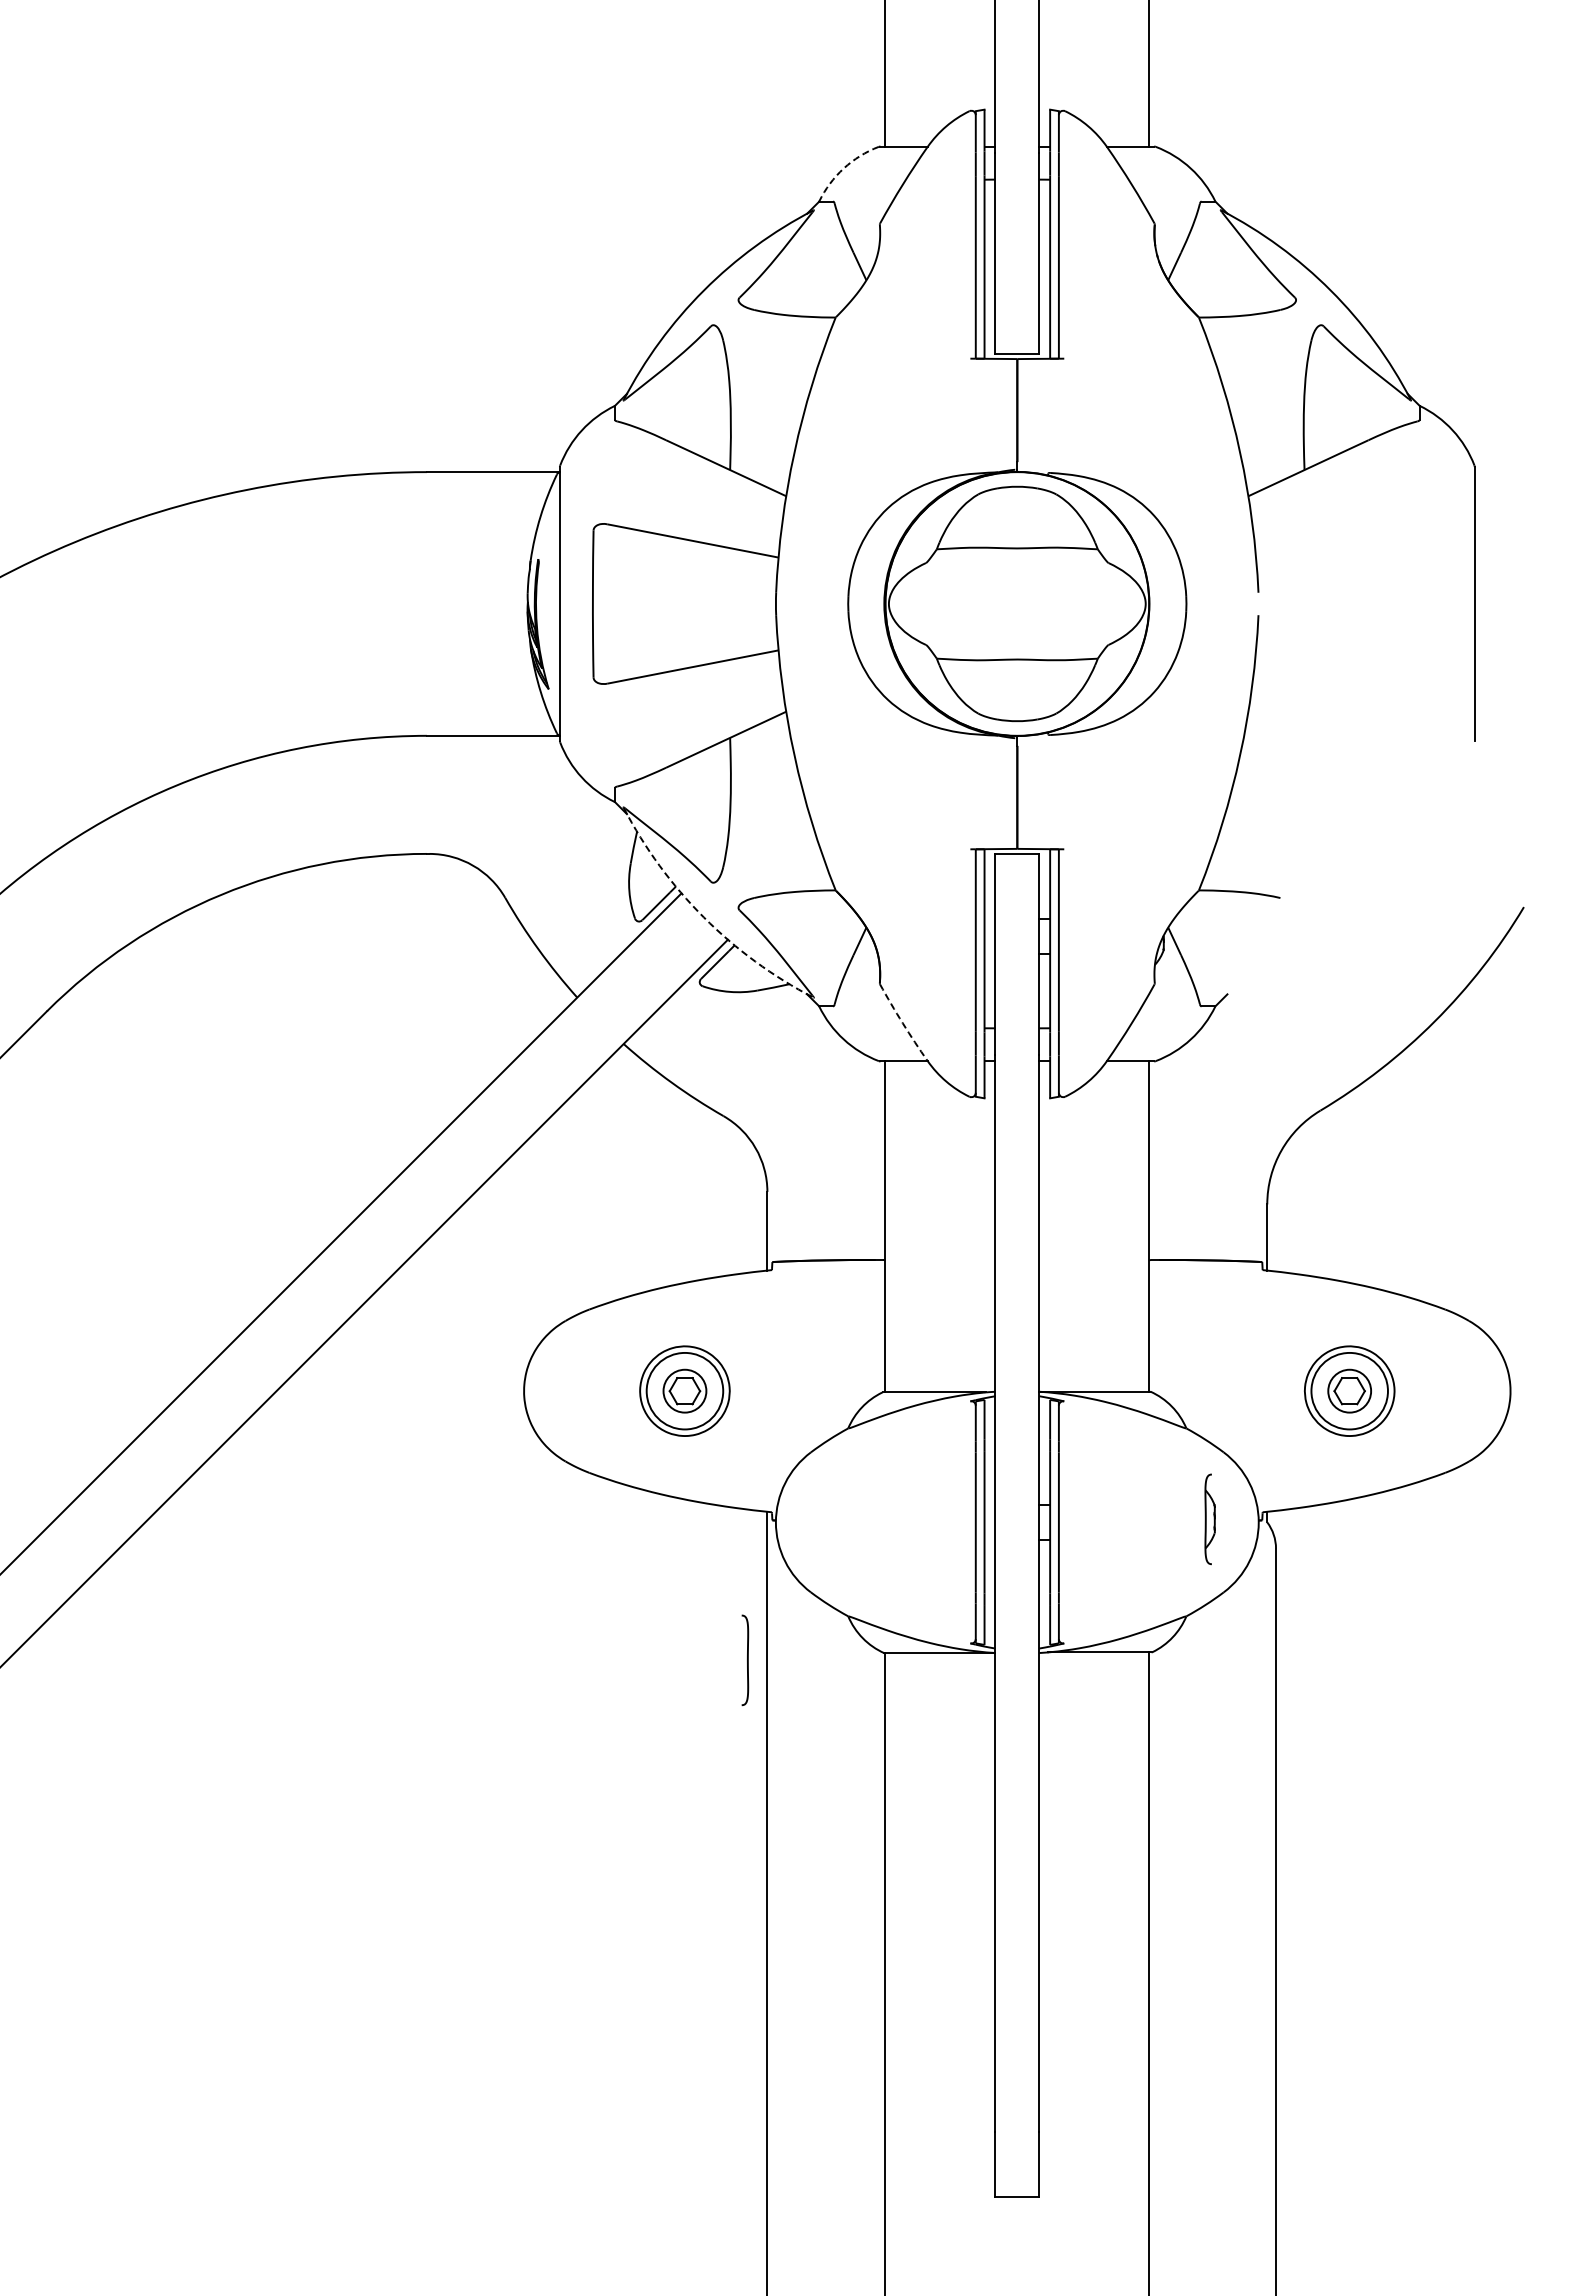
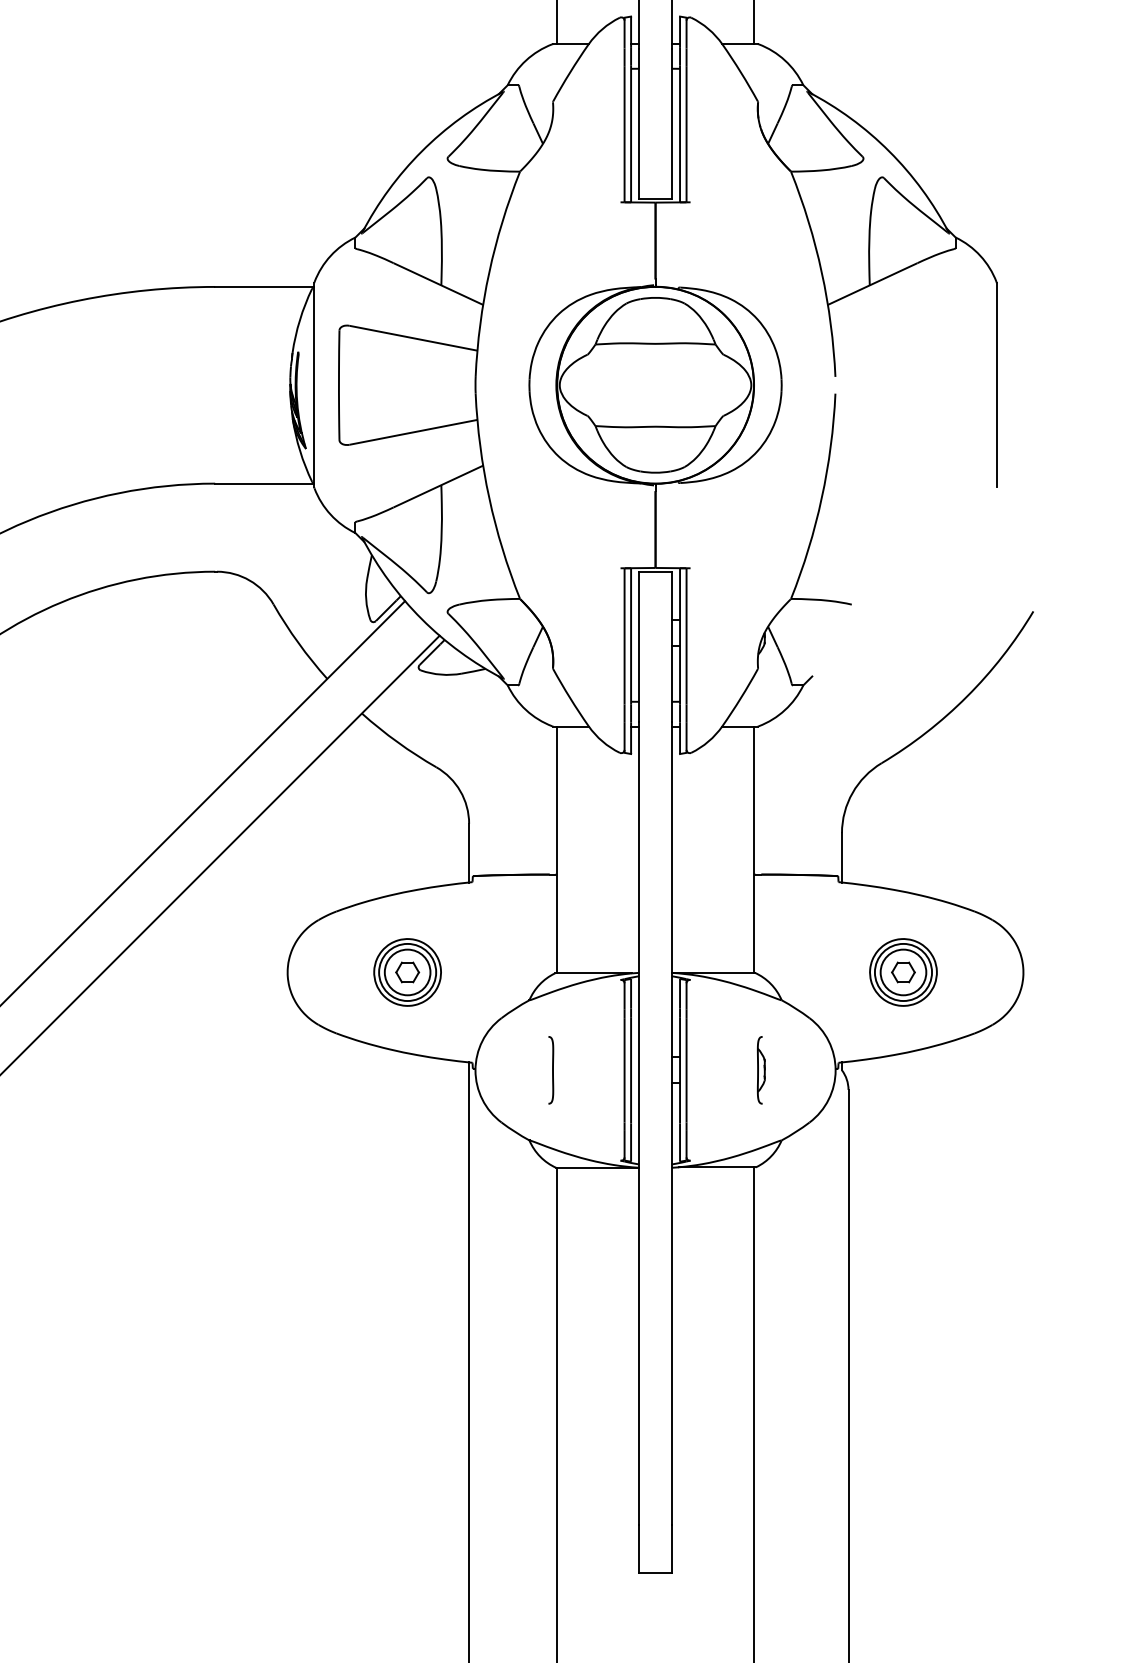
arc: (843, 168) -> (525, 60), dashed -> solid
arc: (703, 917) -> (421, 619), dashed -> solid
arc: (902, 1023) -> (569, 698), dashed -> solid
circle: (684, 1390) -> (407, 971), size x1.43
circle: (1349, 1390) -> (903, 971), size x1.43
part: (1209, 1519) -> (760, 1070), moved
curve: (747, 1660) -> (552, 1070), moved

